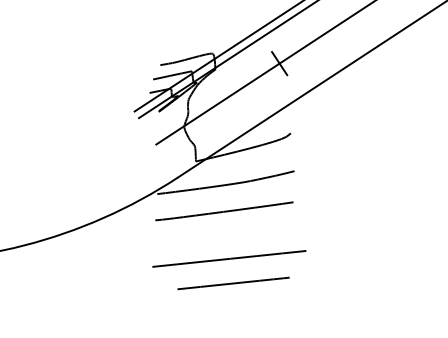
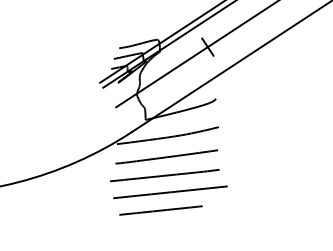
line: (221, 235) -> (164, 174), added
line: (233, 283) -> (160, 210), moved

